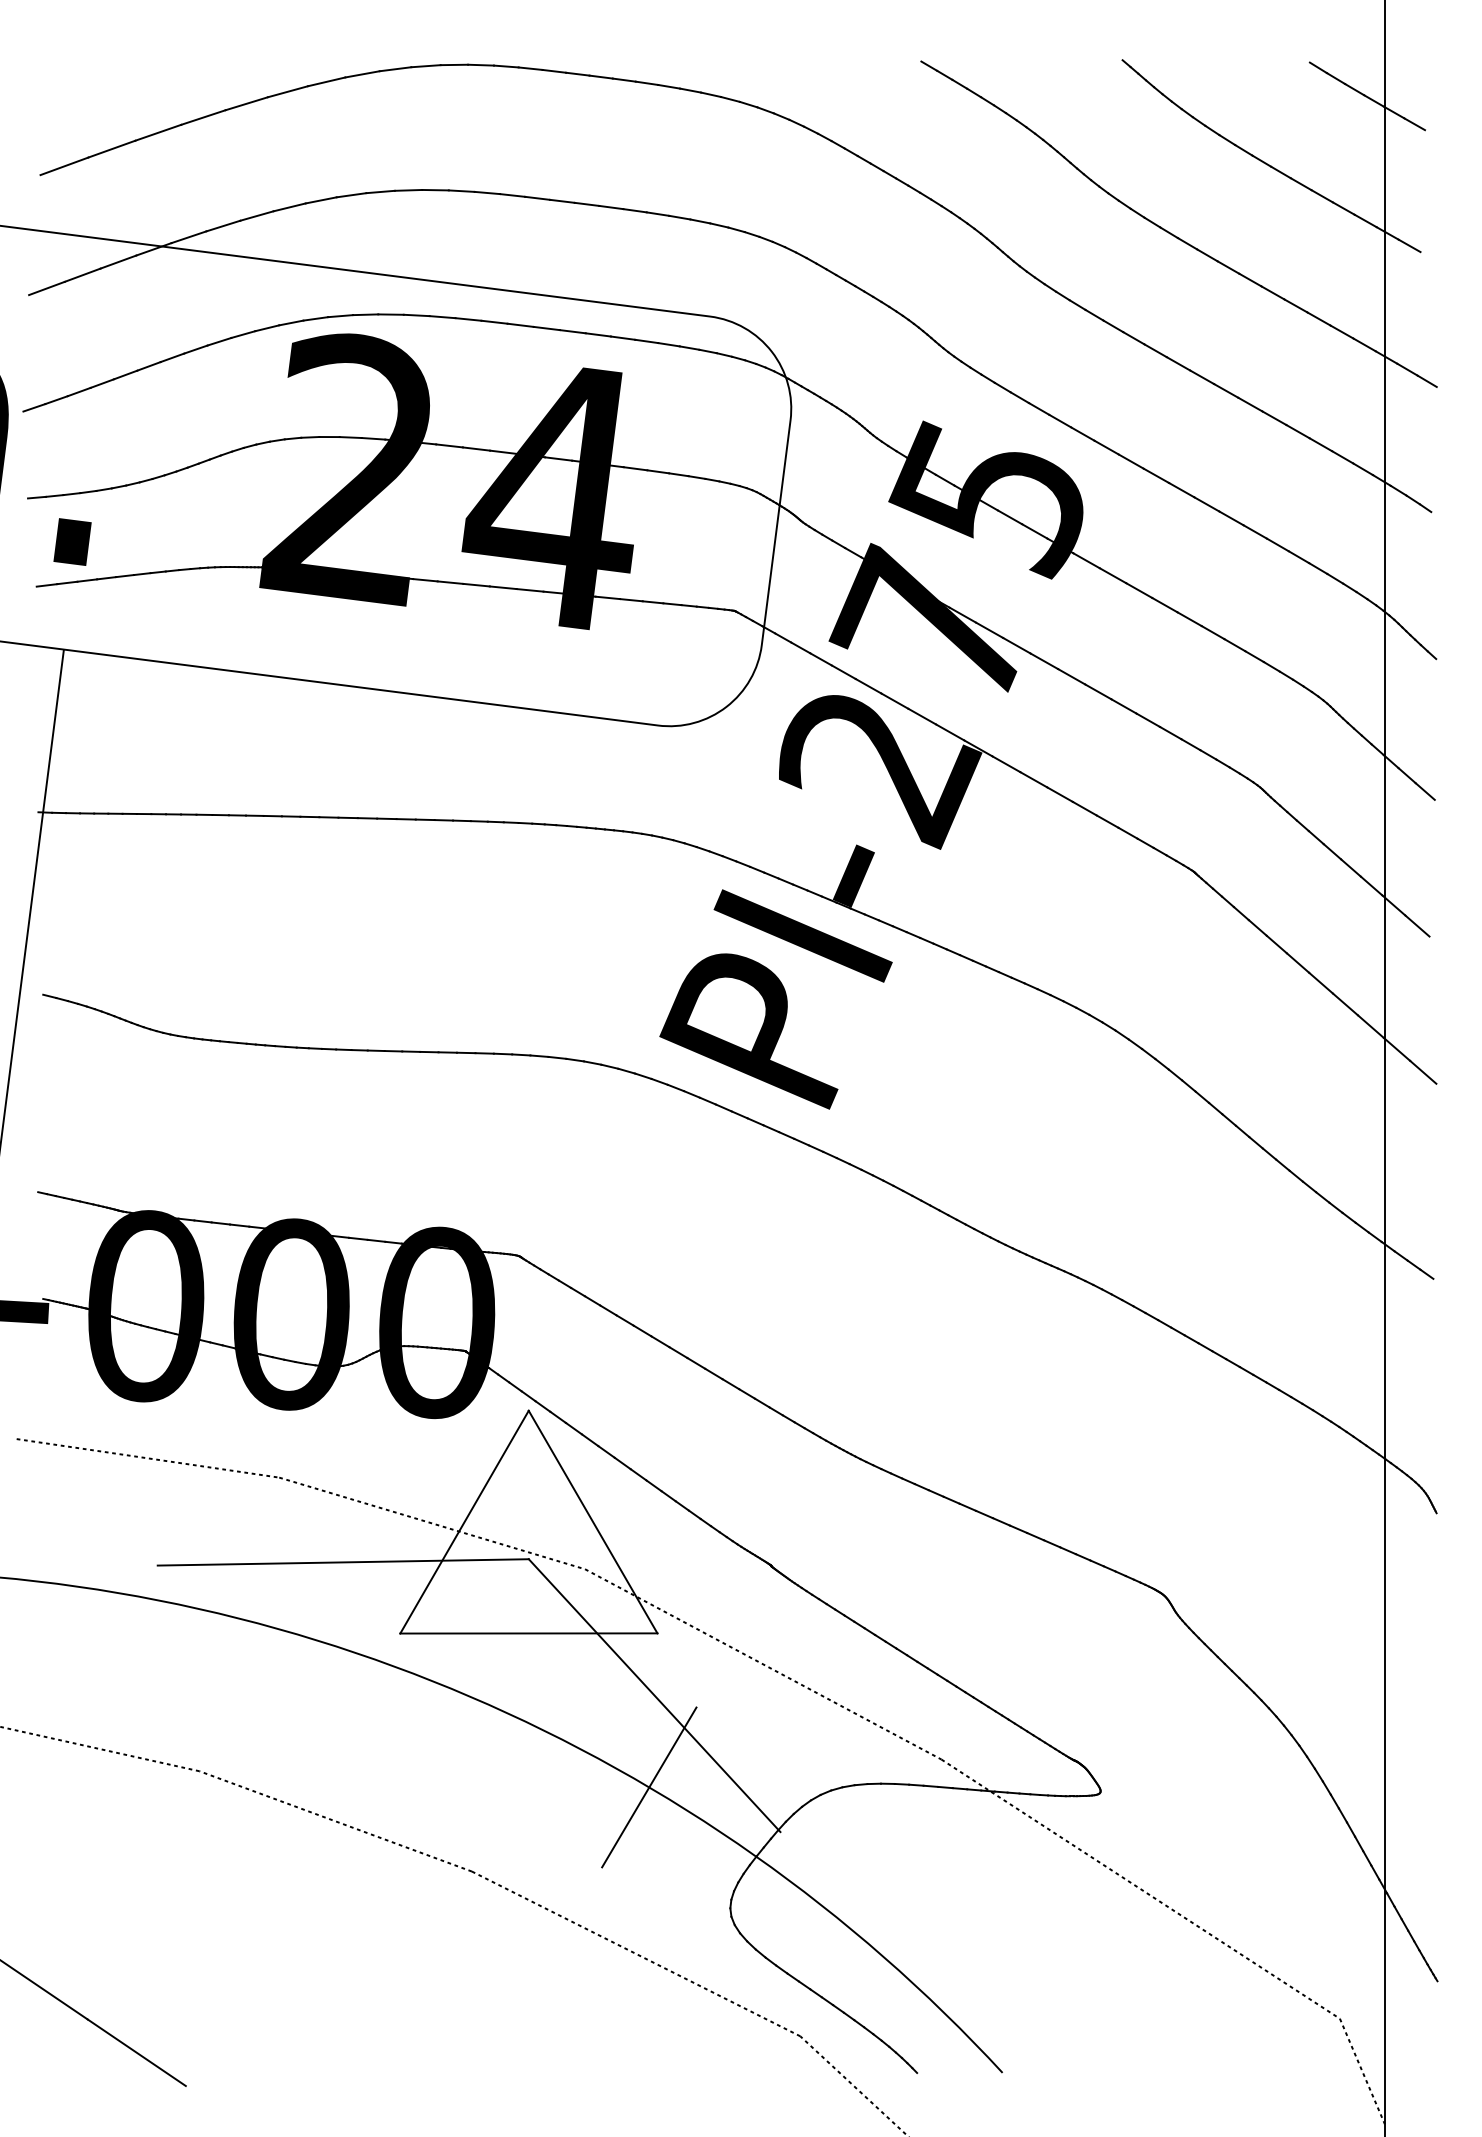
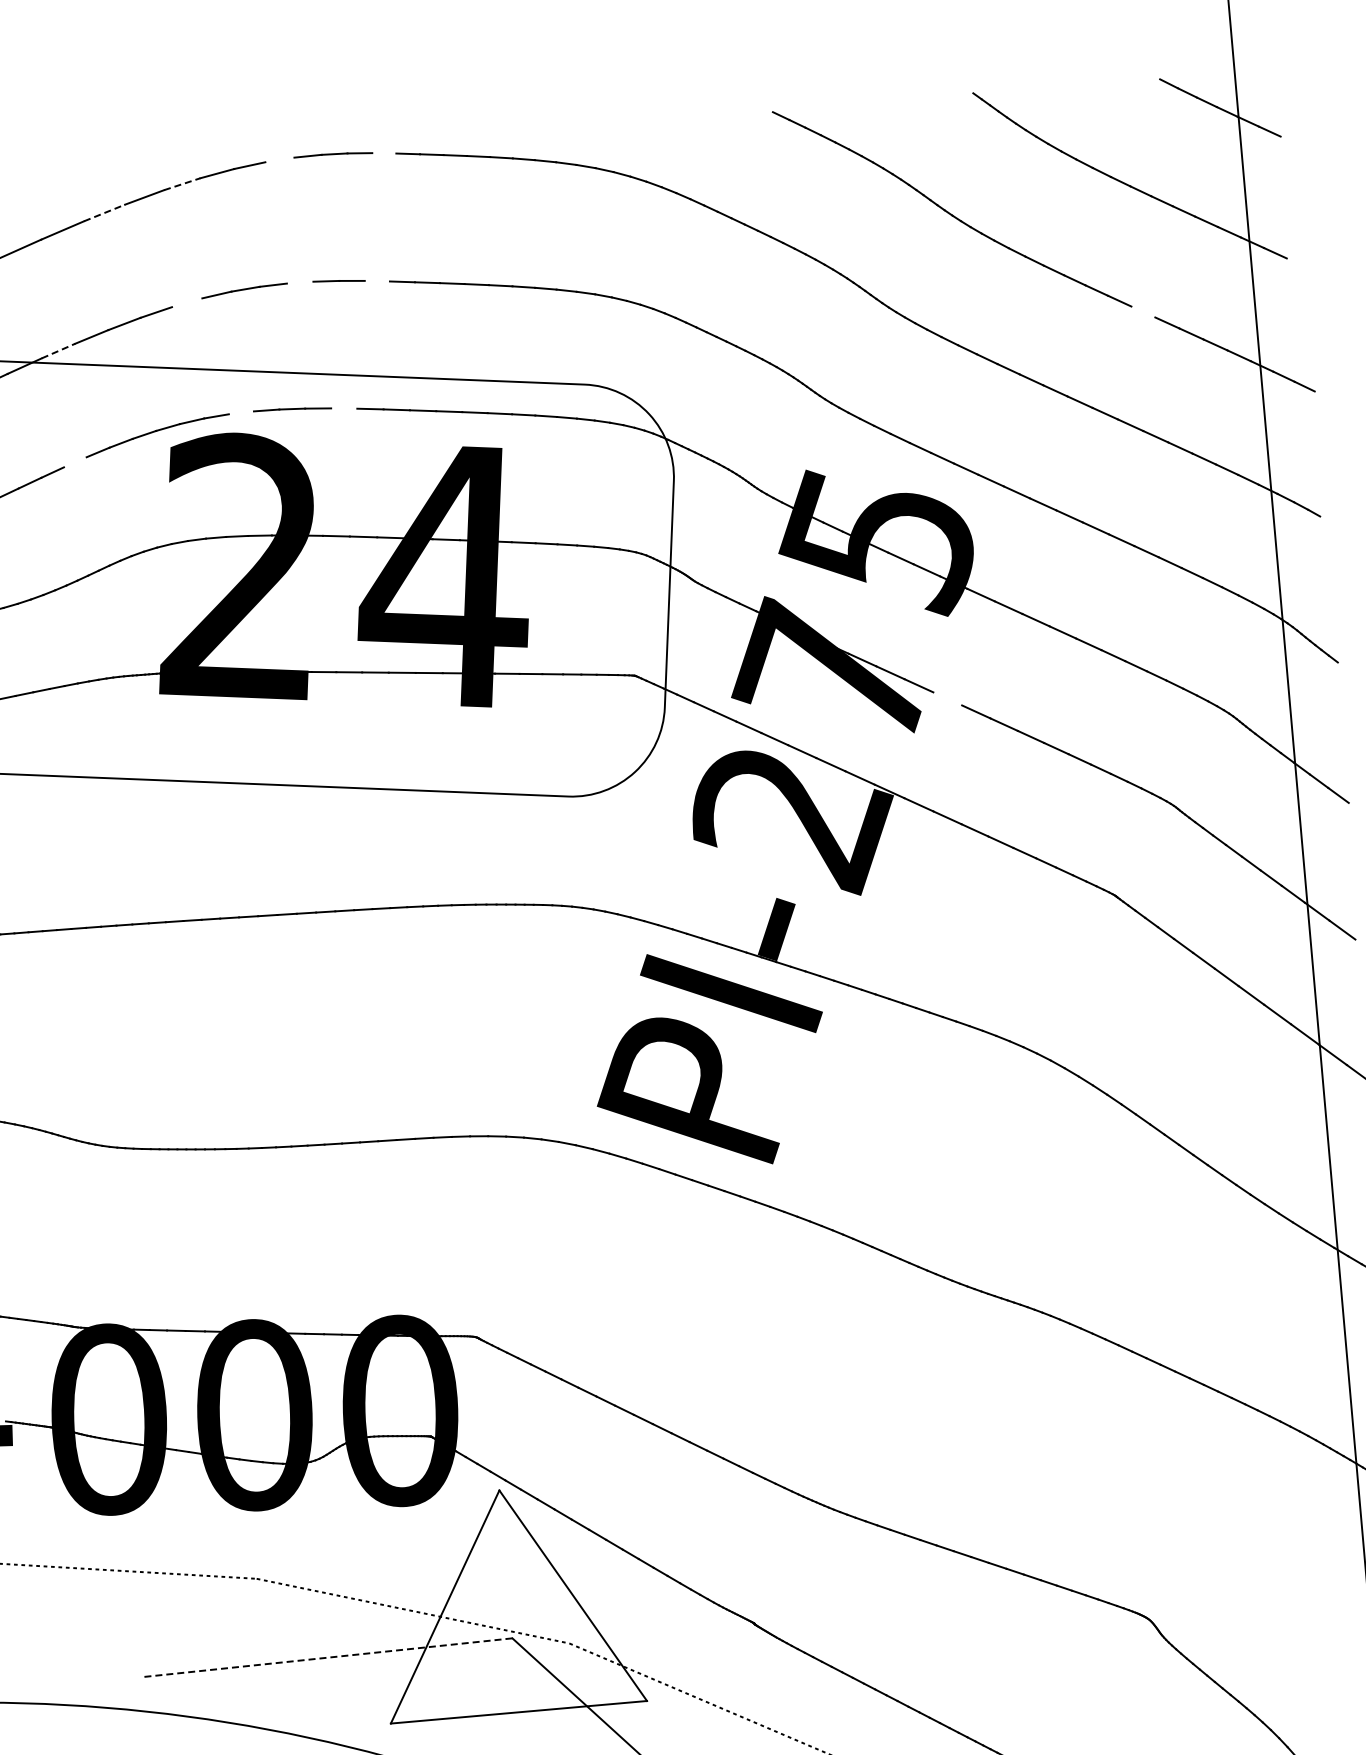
line: (425, 66) -> (279, 160), removed
line: (530, 68) -> (384, 153), removed
line: (327, 81) -> (183, 183), solid -> dashed
line: (247, 103) -> (105, 212), solid -> dashed
line: (435, 189) -> (300, 281), removed
line: (512, 195) -> (377, 281), removed
line: (320, 200) -> (186, 302), removed
line: (189, 237) -> (59, 351), solid -> dashed
line: (1272, 292) -> (1142, 311), removed
line: (365, 314) -> (241, 412), removed
line: (468, 319) -> (344, 408), removed
line: (195, 349) -> (74, 462), removed
line: (1044, 661) -> (947, 699), removed
line: (343, 1562) -> (328, 1657), solid -> dashed

